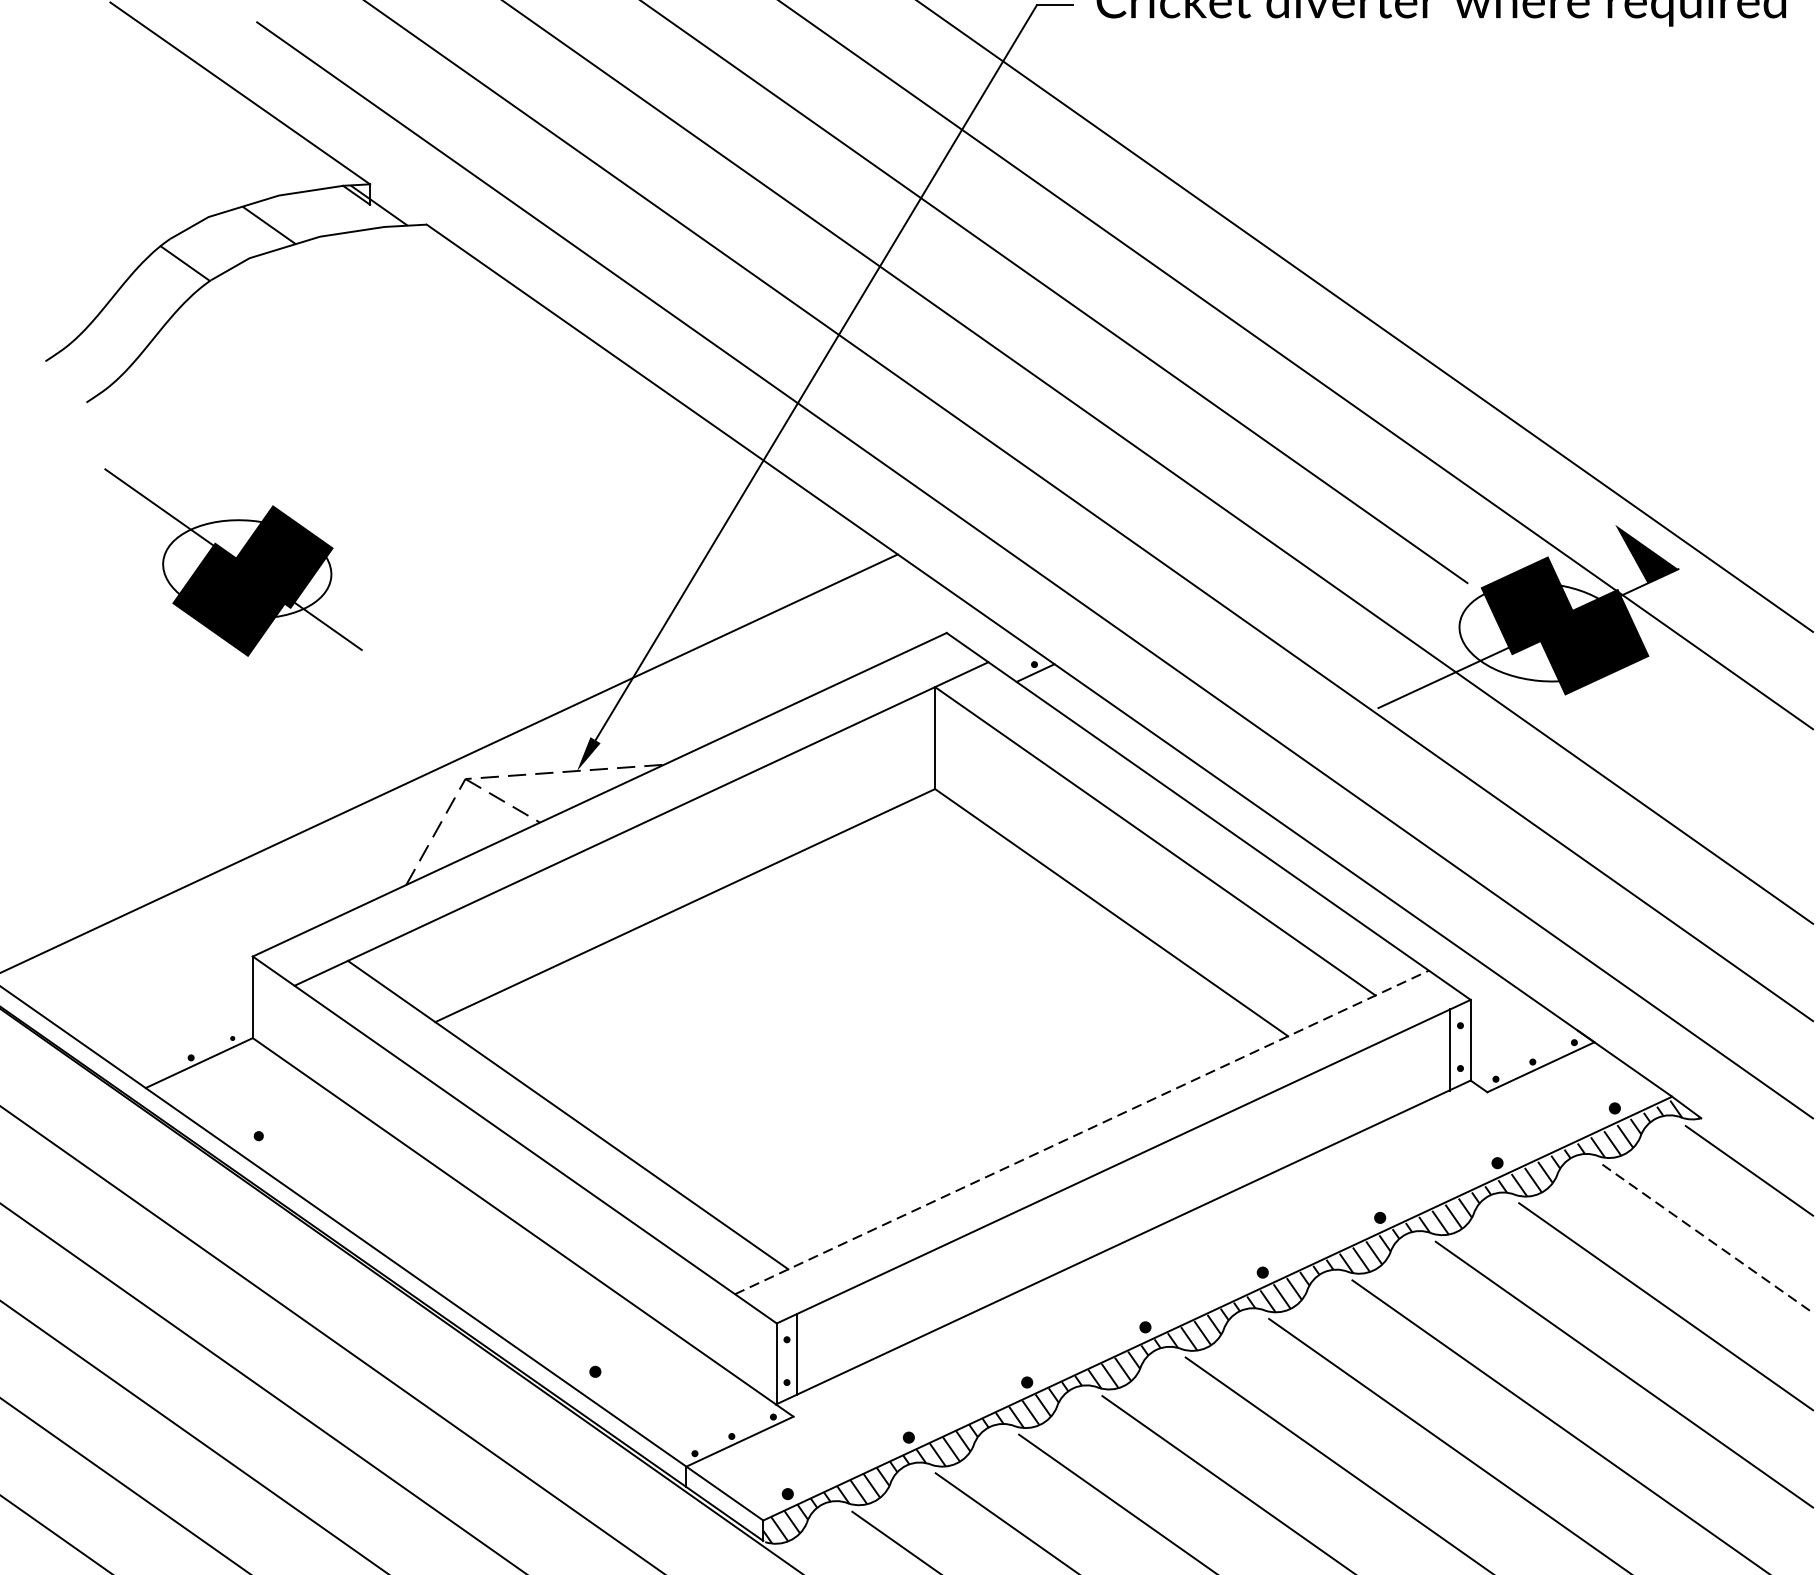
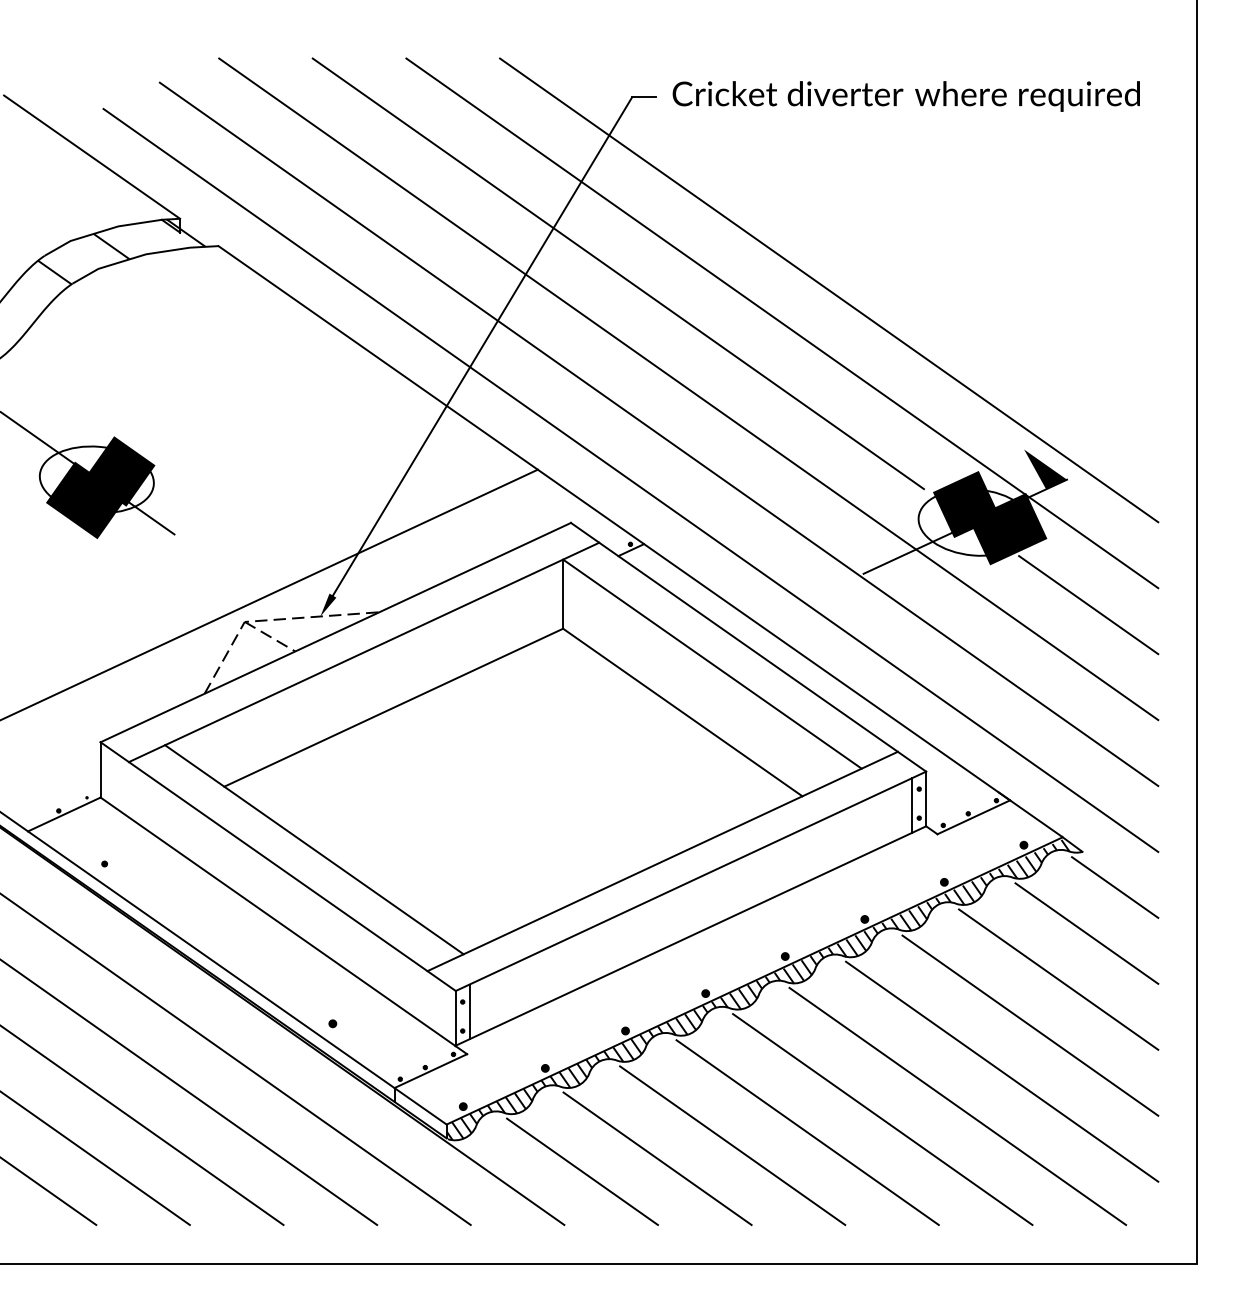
line: (1710, 754) -> (1088, 605), added
line: (1083, 1132) -> (663, 861), dashed -> solid
line: (1708, 1238) -> (1087, 933), dashed -> solid

